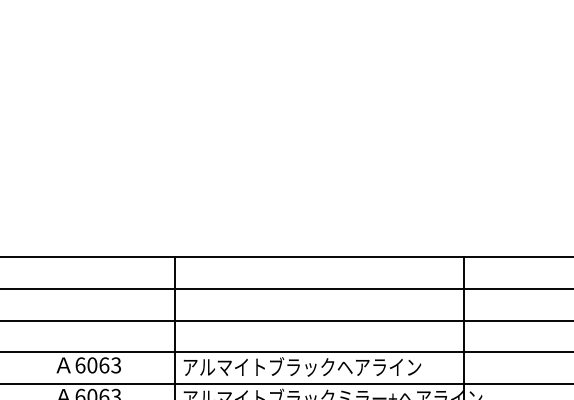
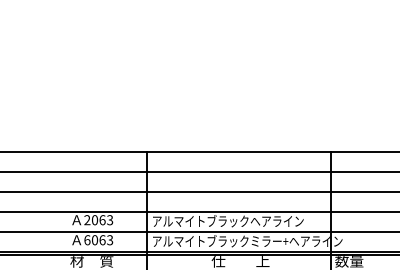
text: (80, 365) -> (87, 220), 6063 -> 2063

